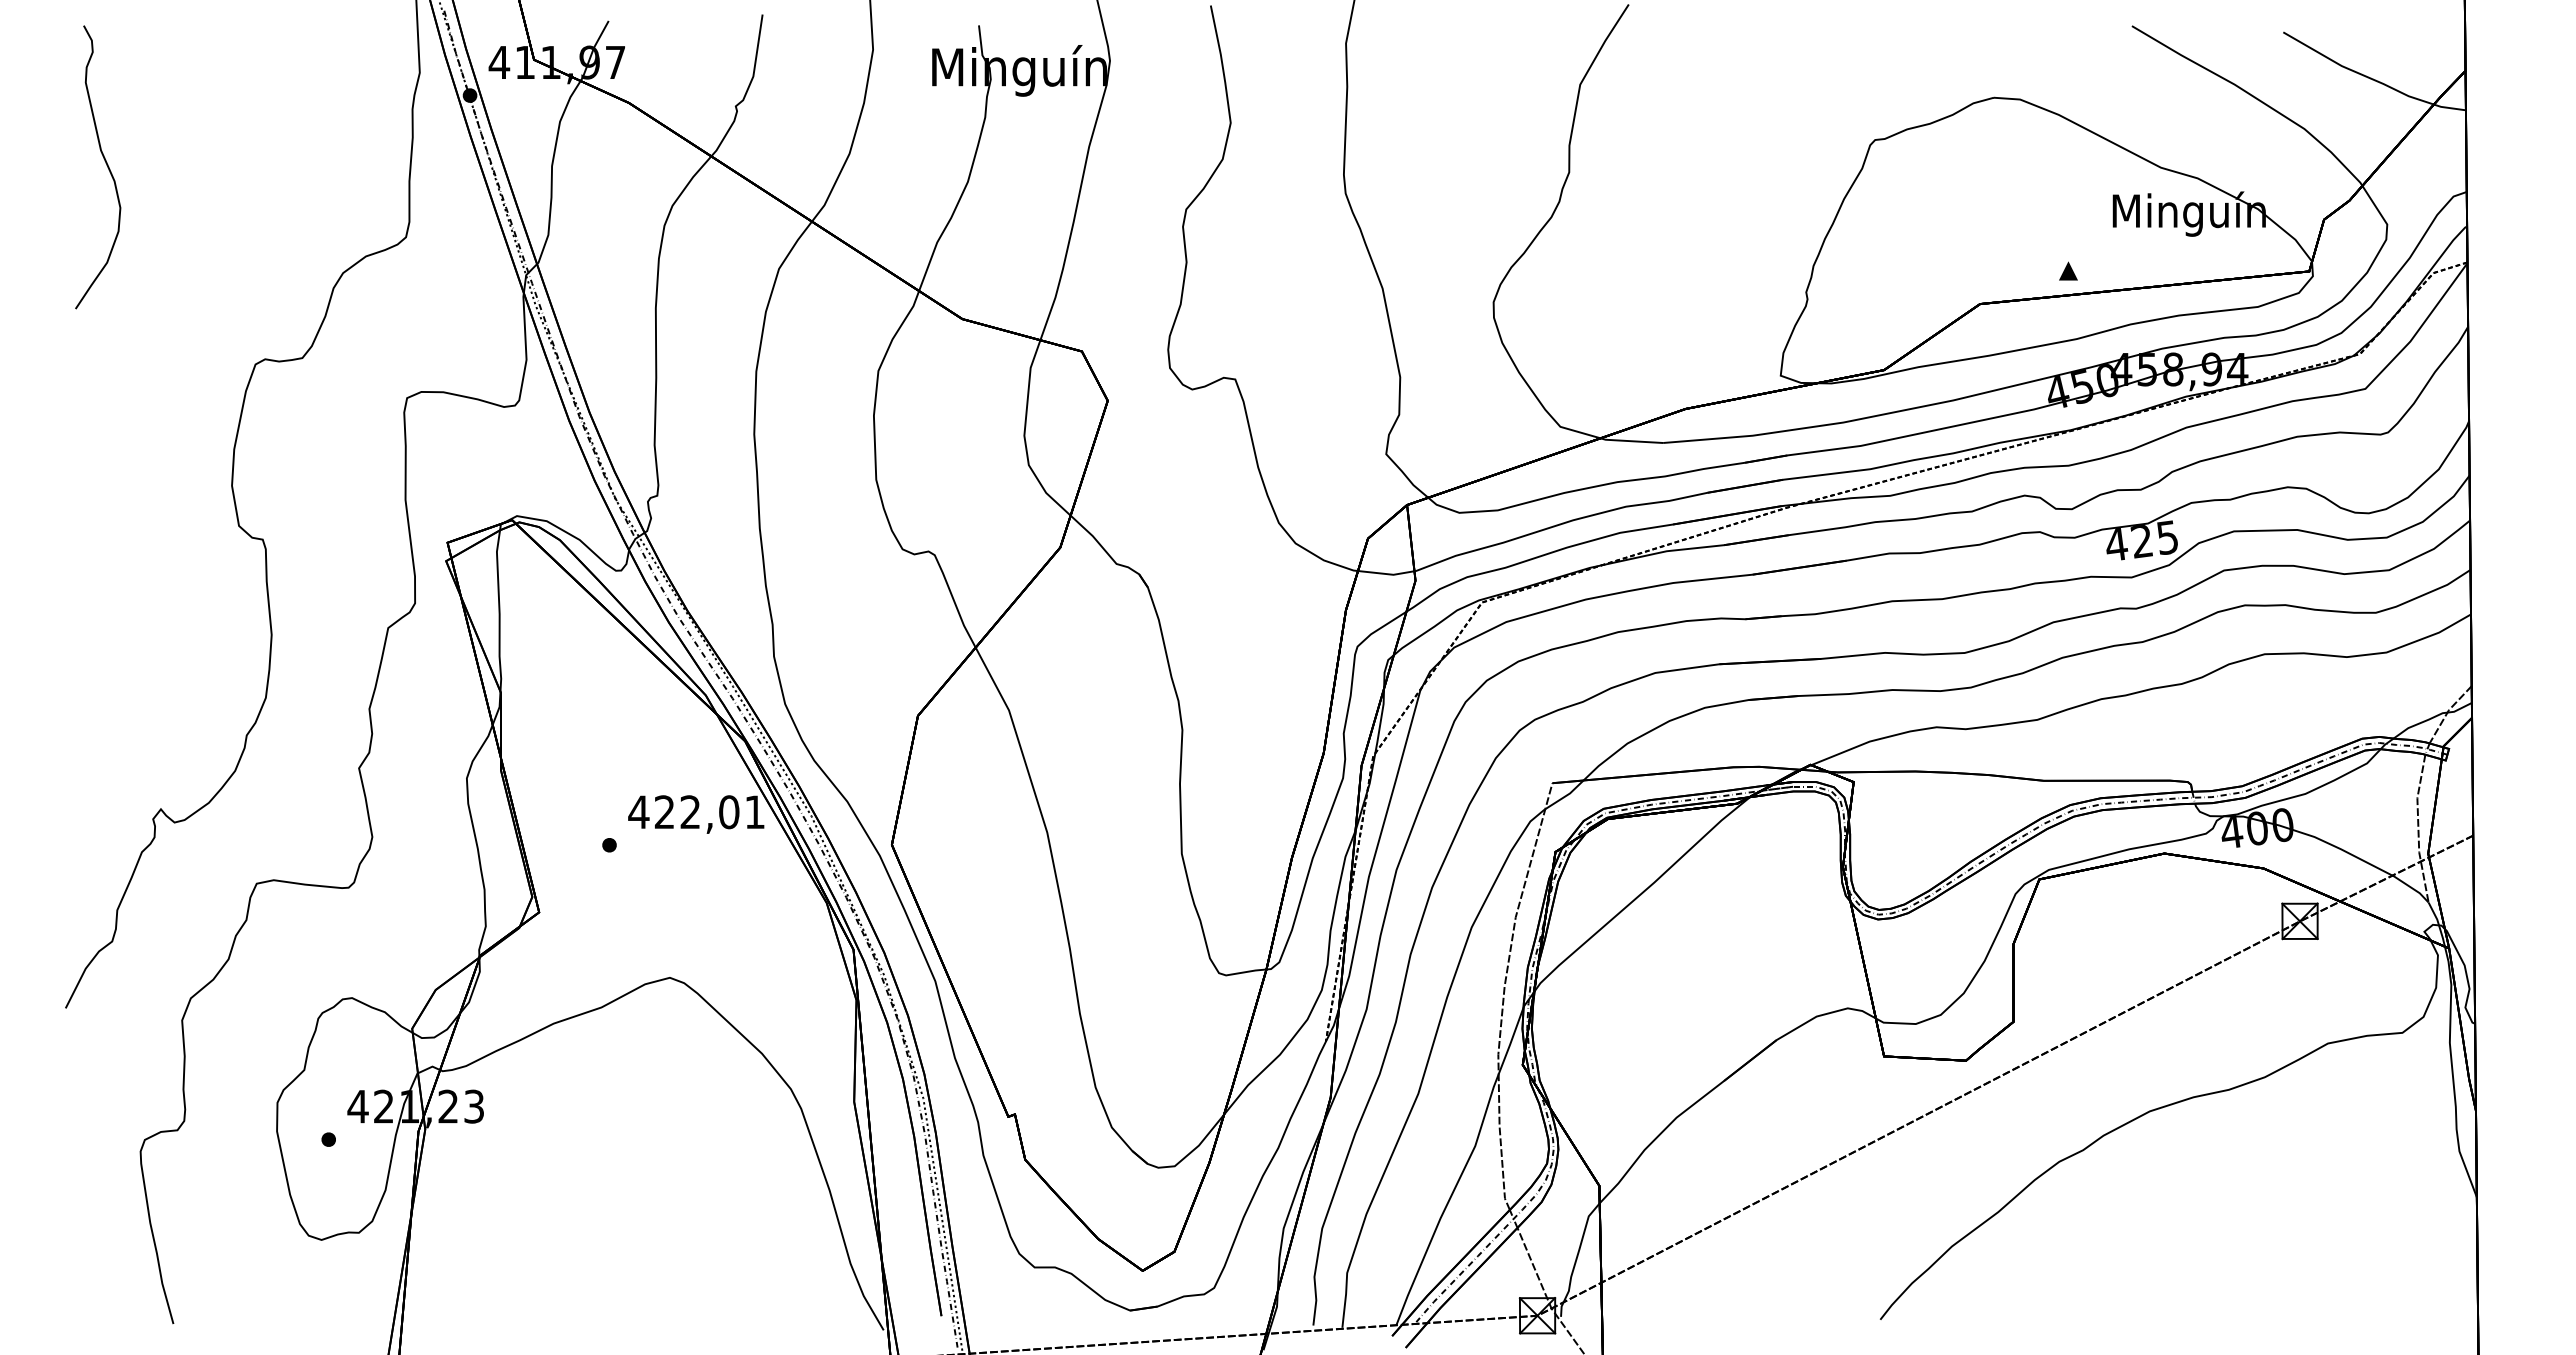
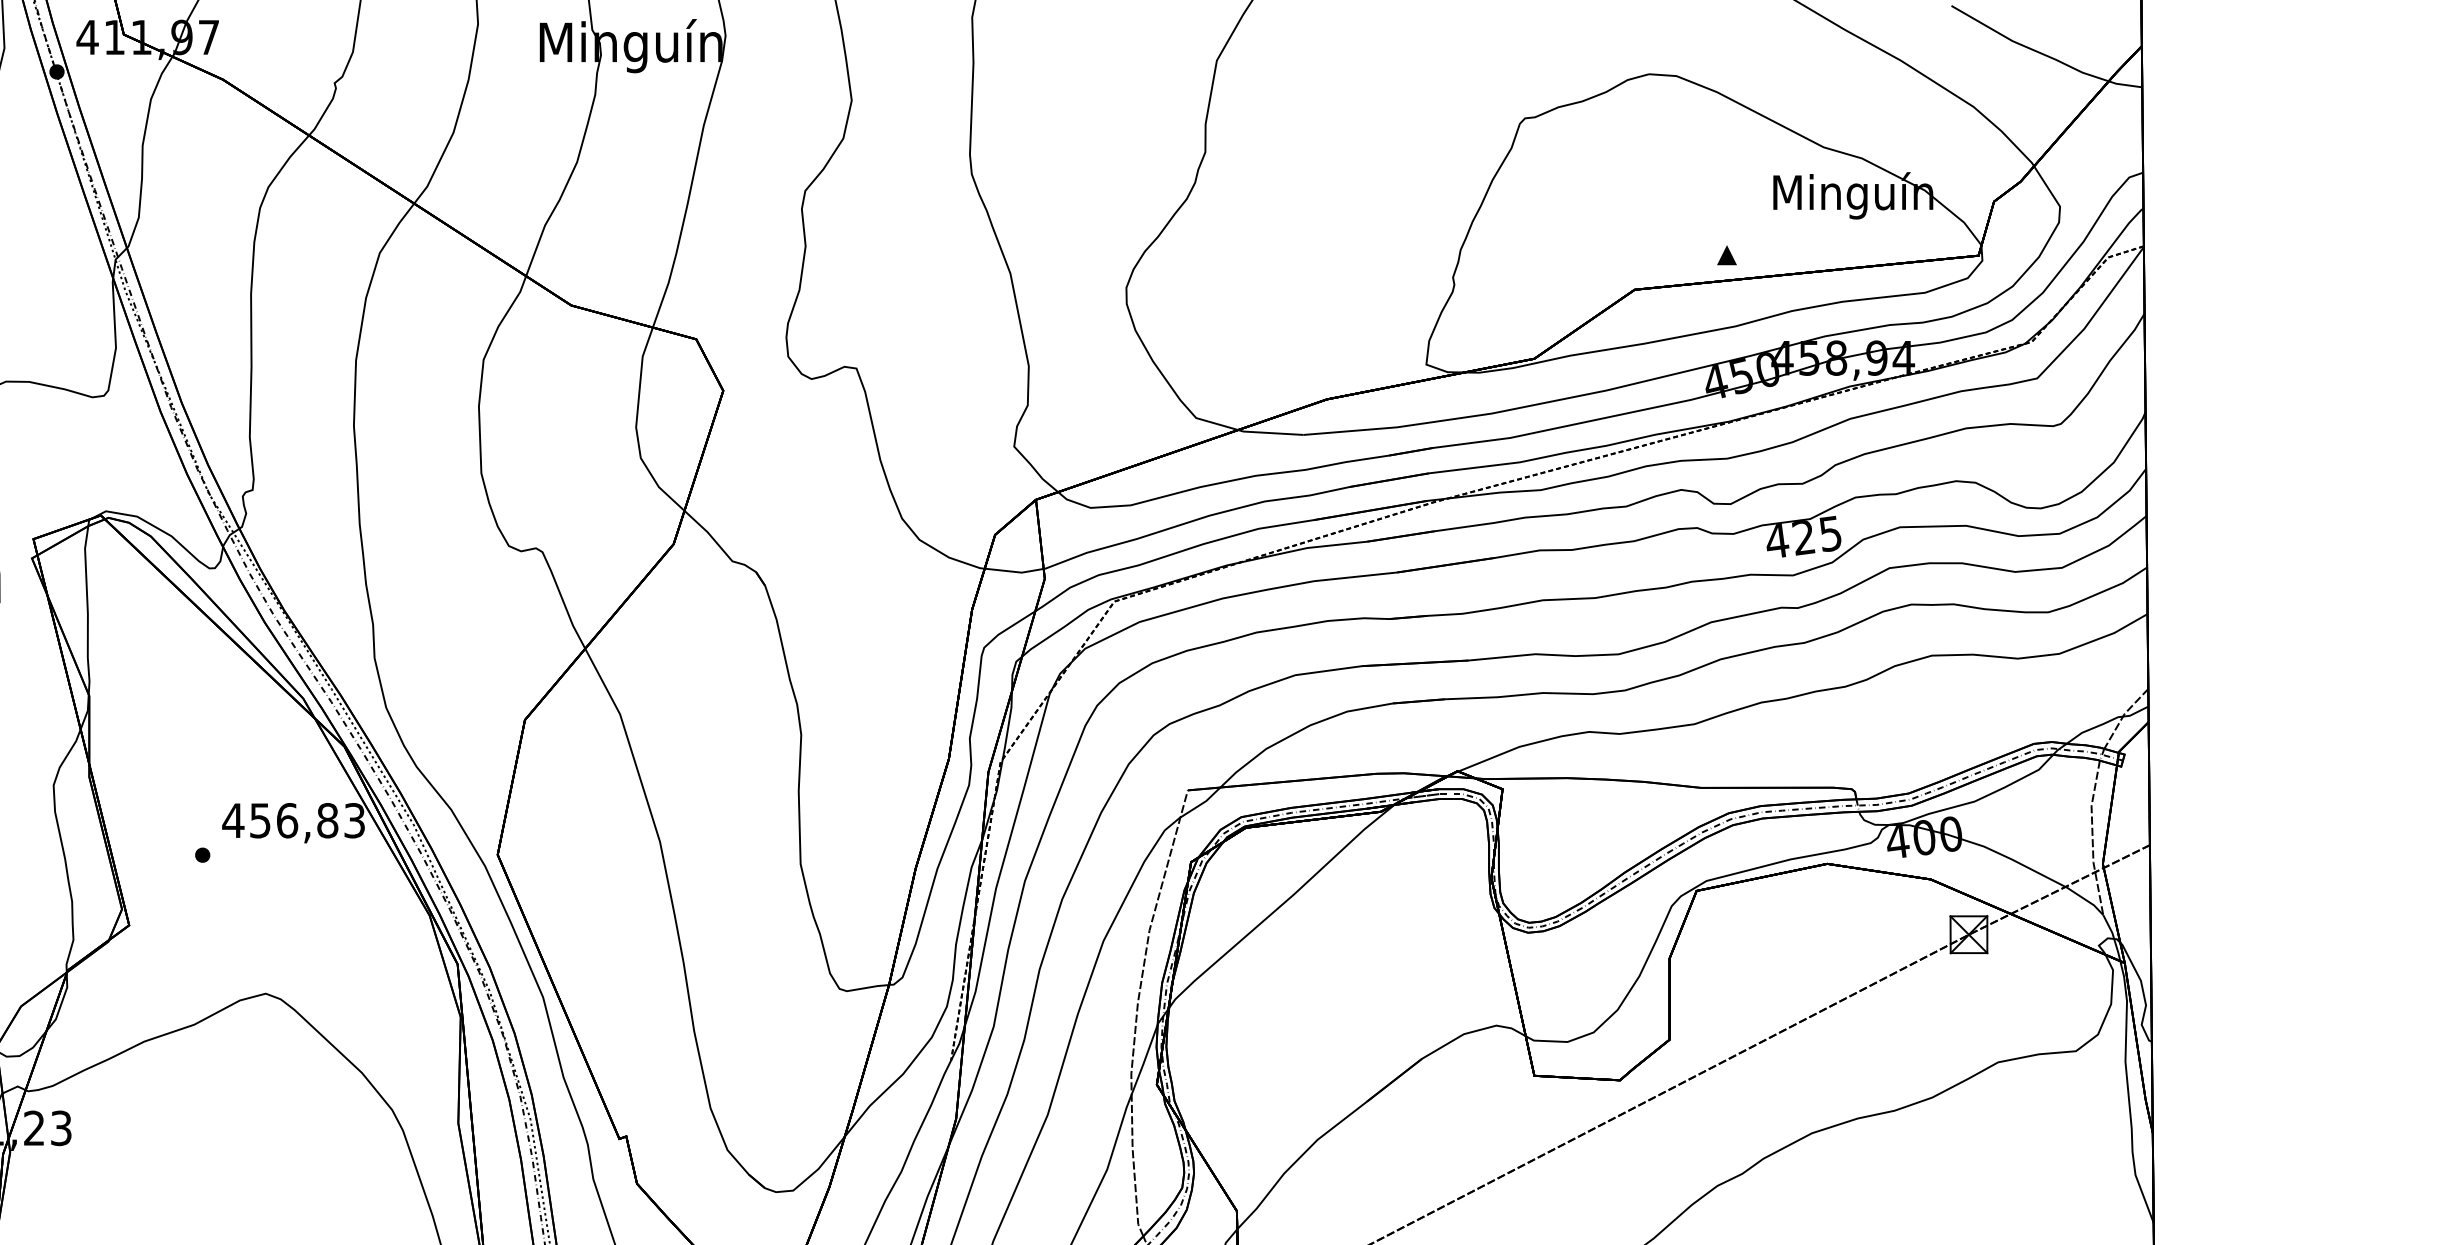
text: (709, 812) -> (307, 820), 422,01 -> 456,83

